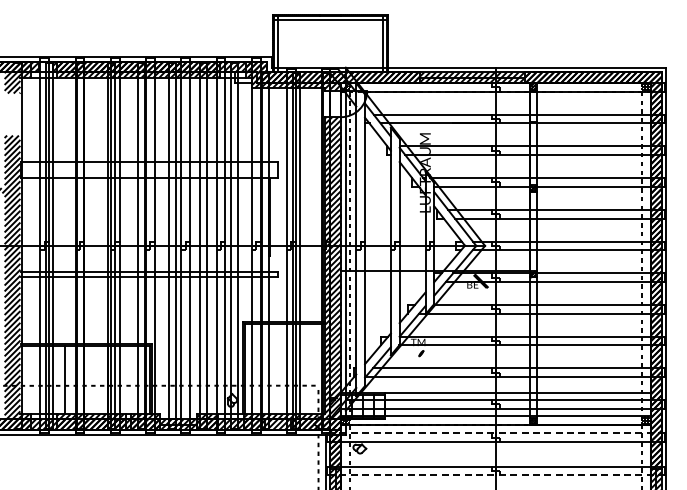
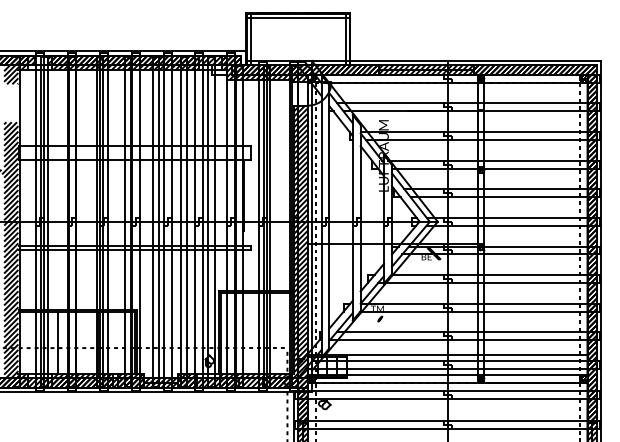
line: (497, 433) -> (448, 391), dashed -> solid
line: (495, 475) -> (447, 429), dashed -> solid

